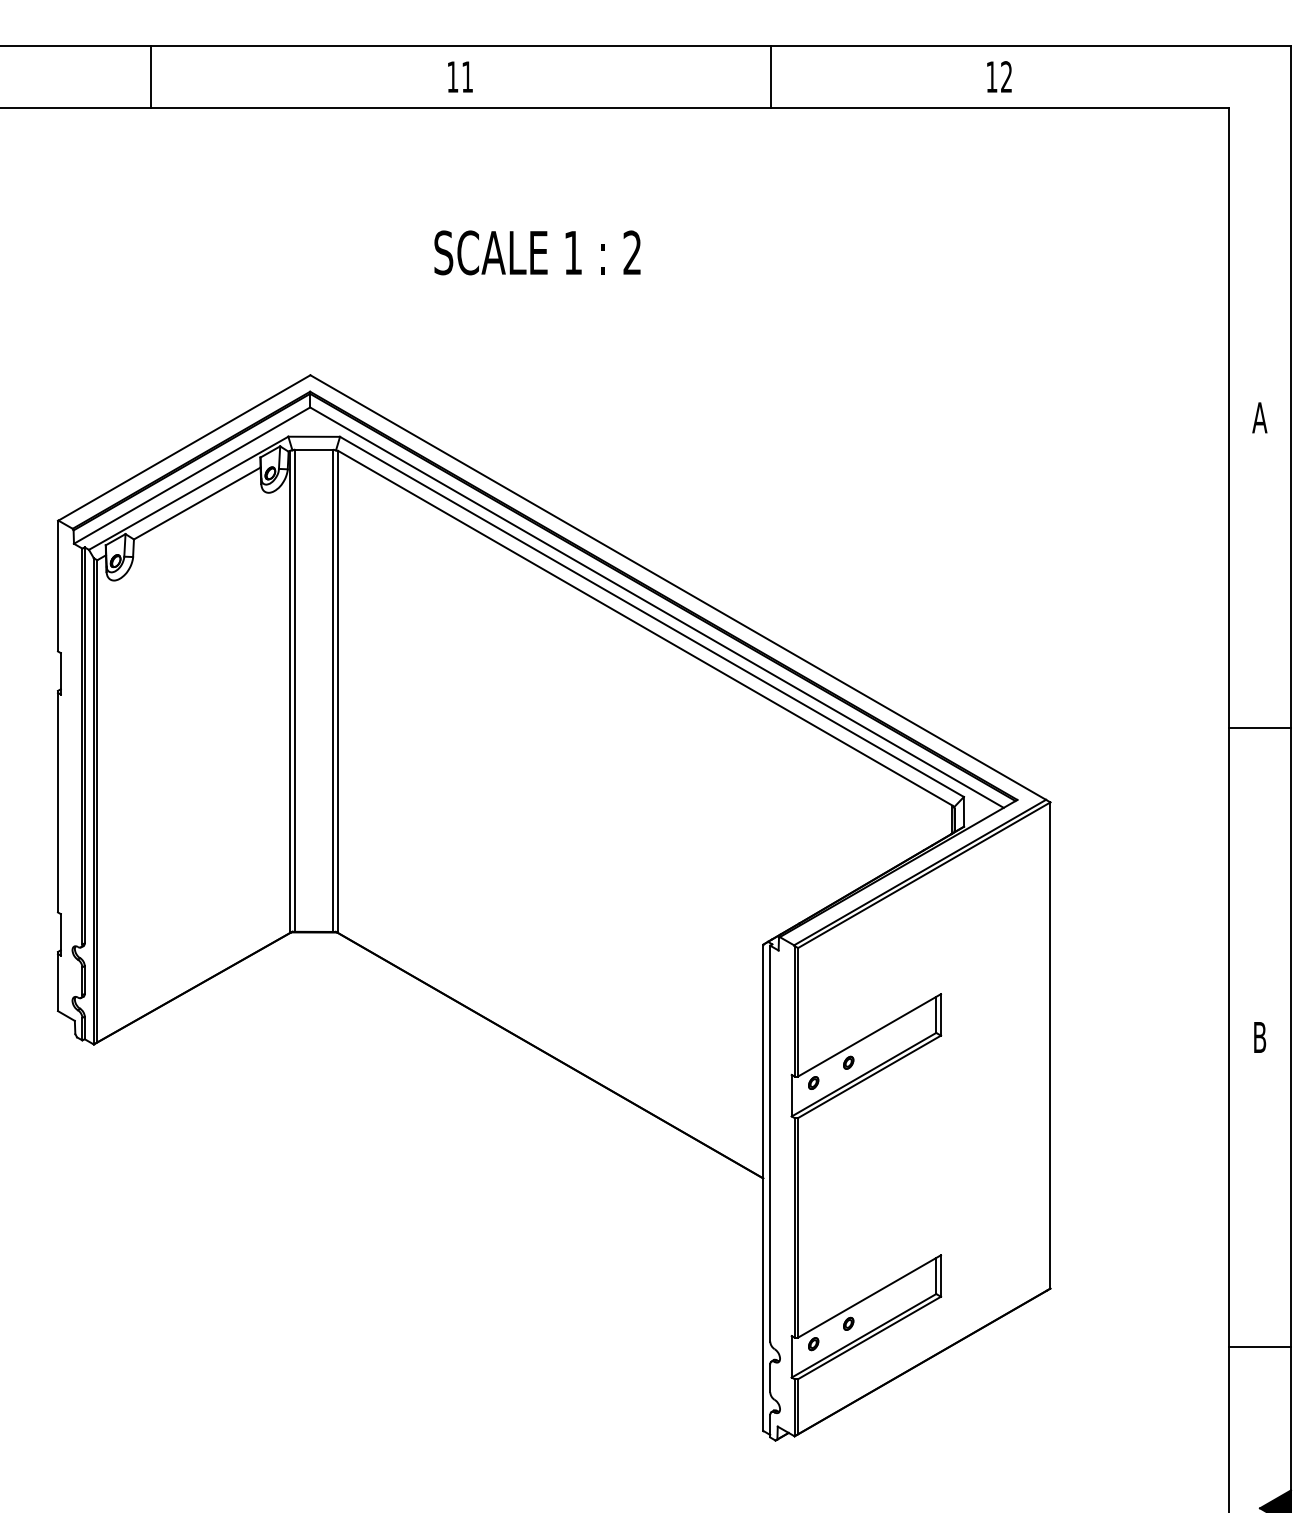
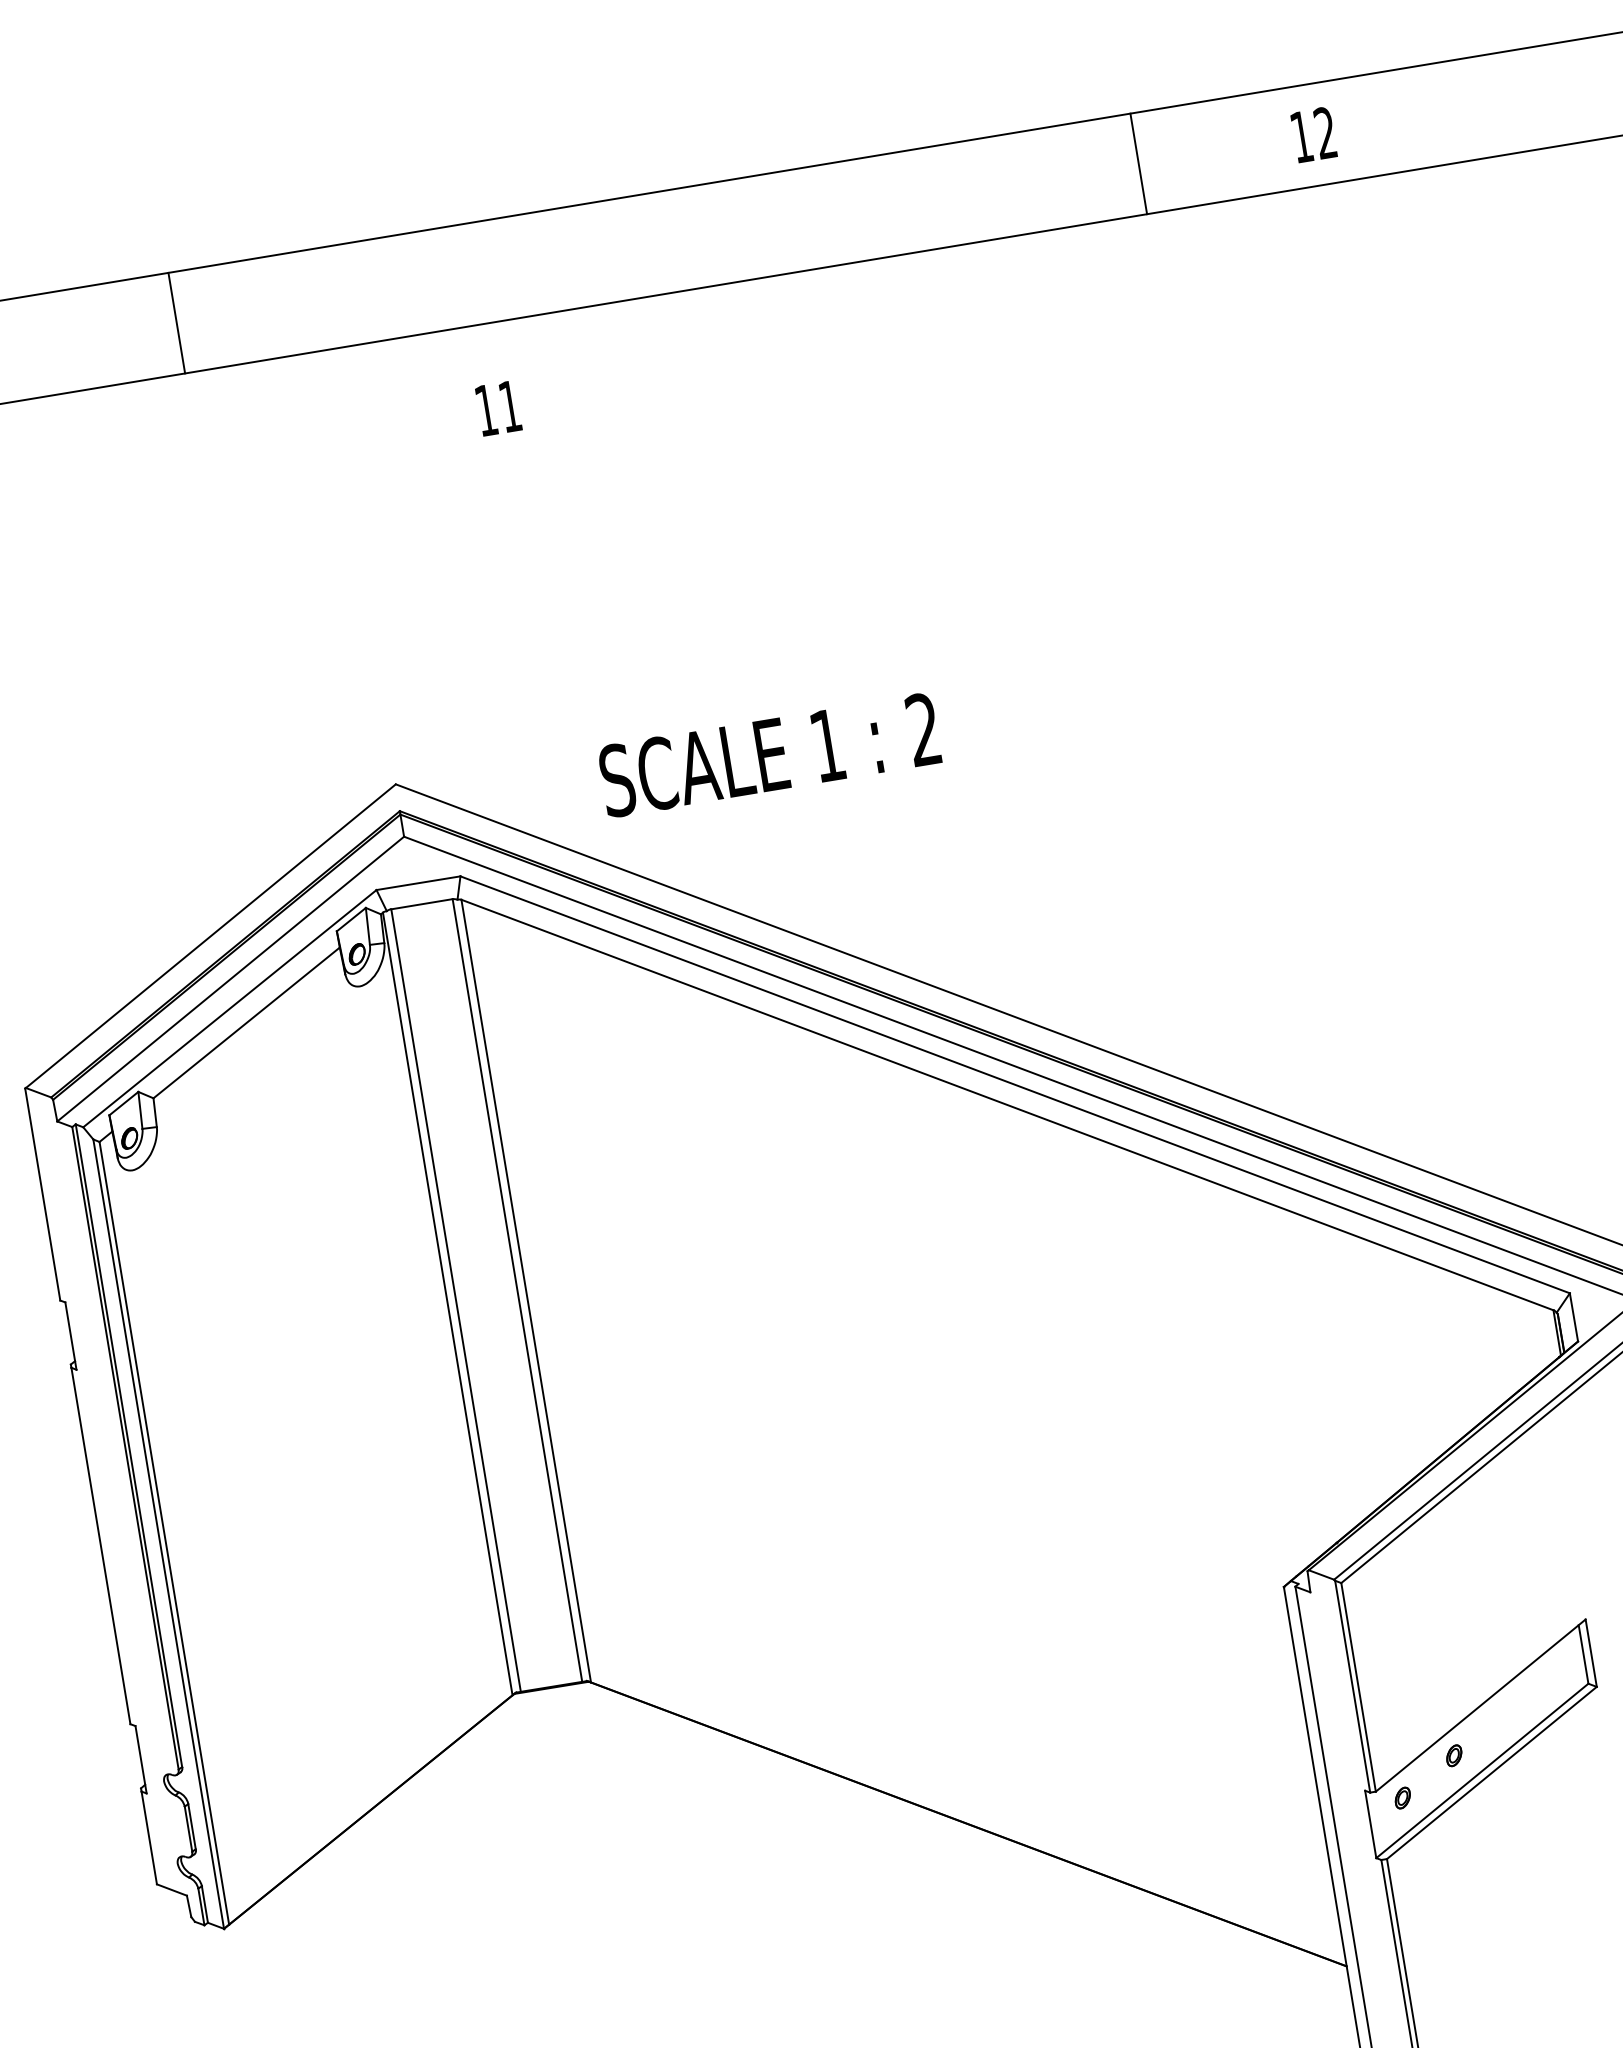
line: (150, 76) -> (176, 322), moved
text: (460, 76) -> (498, 407), moved
line: (770, 76) -> (1138, 163), moved
text: (999, 76) -> (1313, 134), moved
text: (537, 252) -> (769, 754), moved

